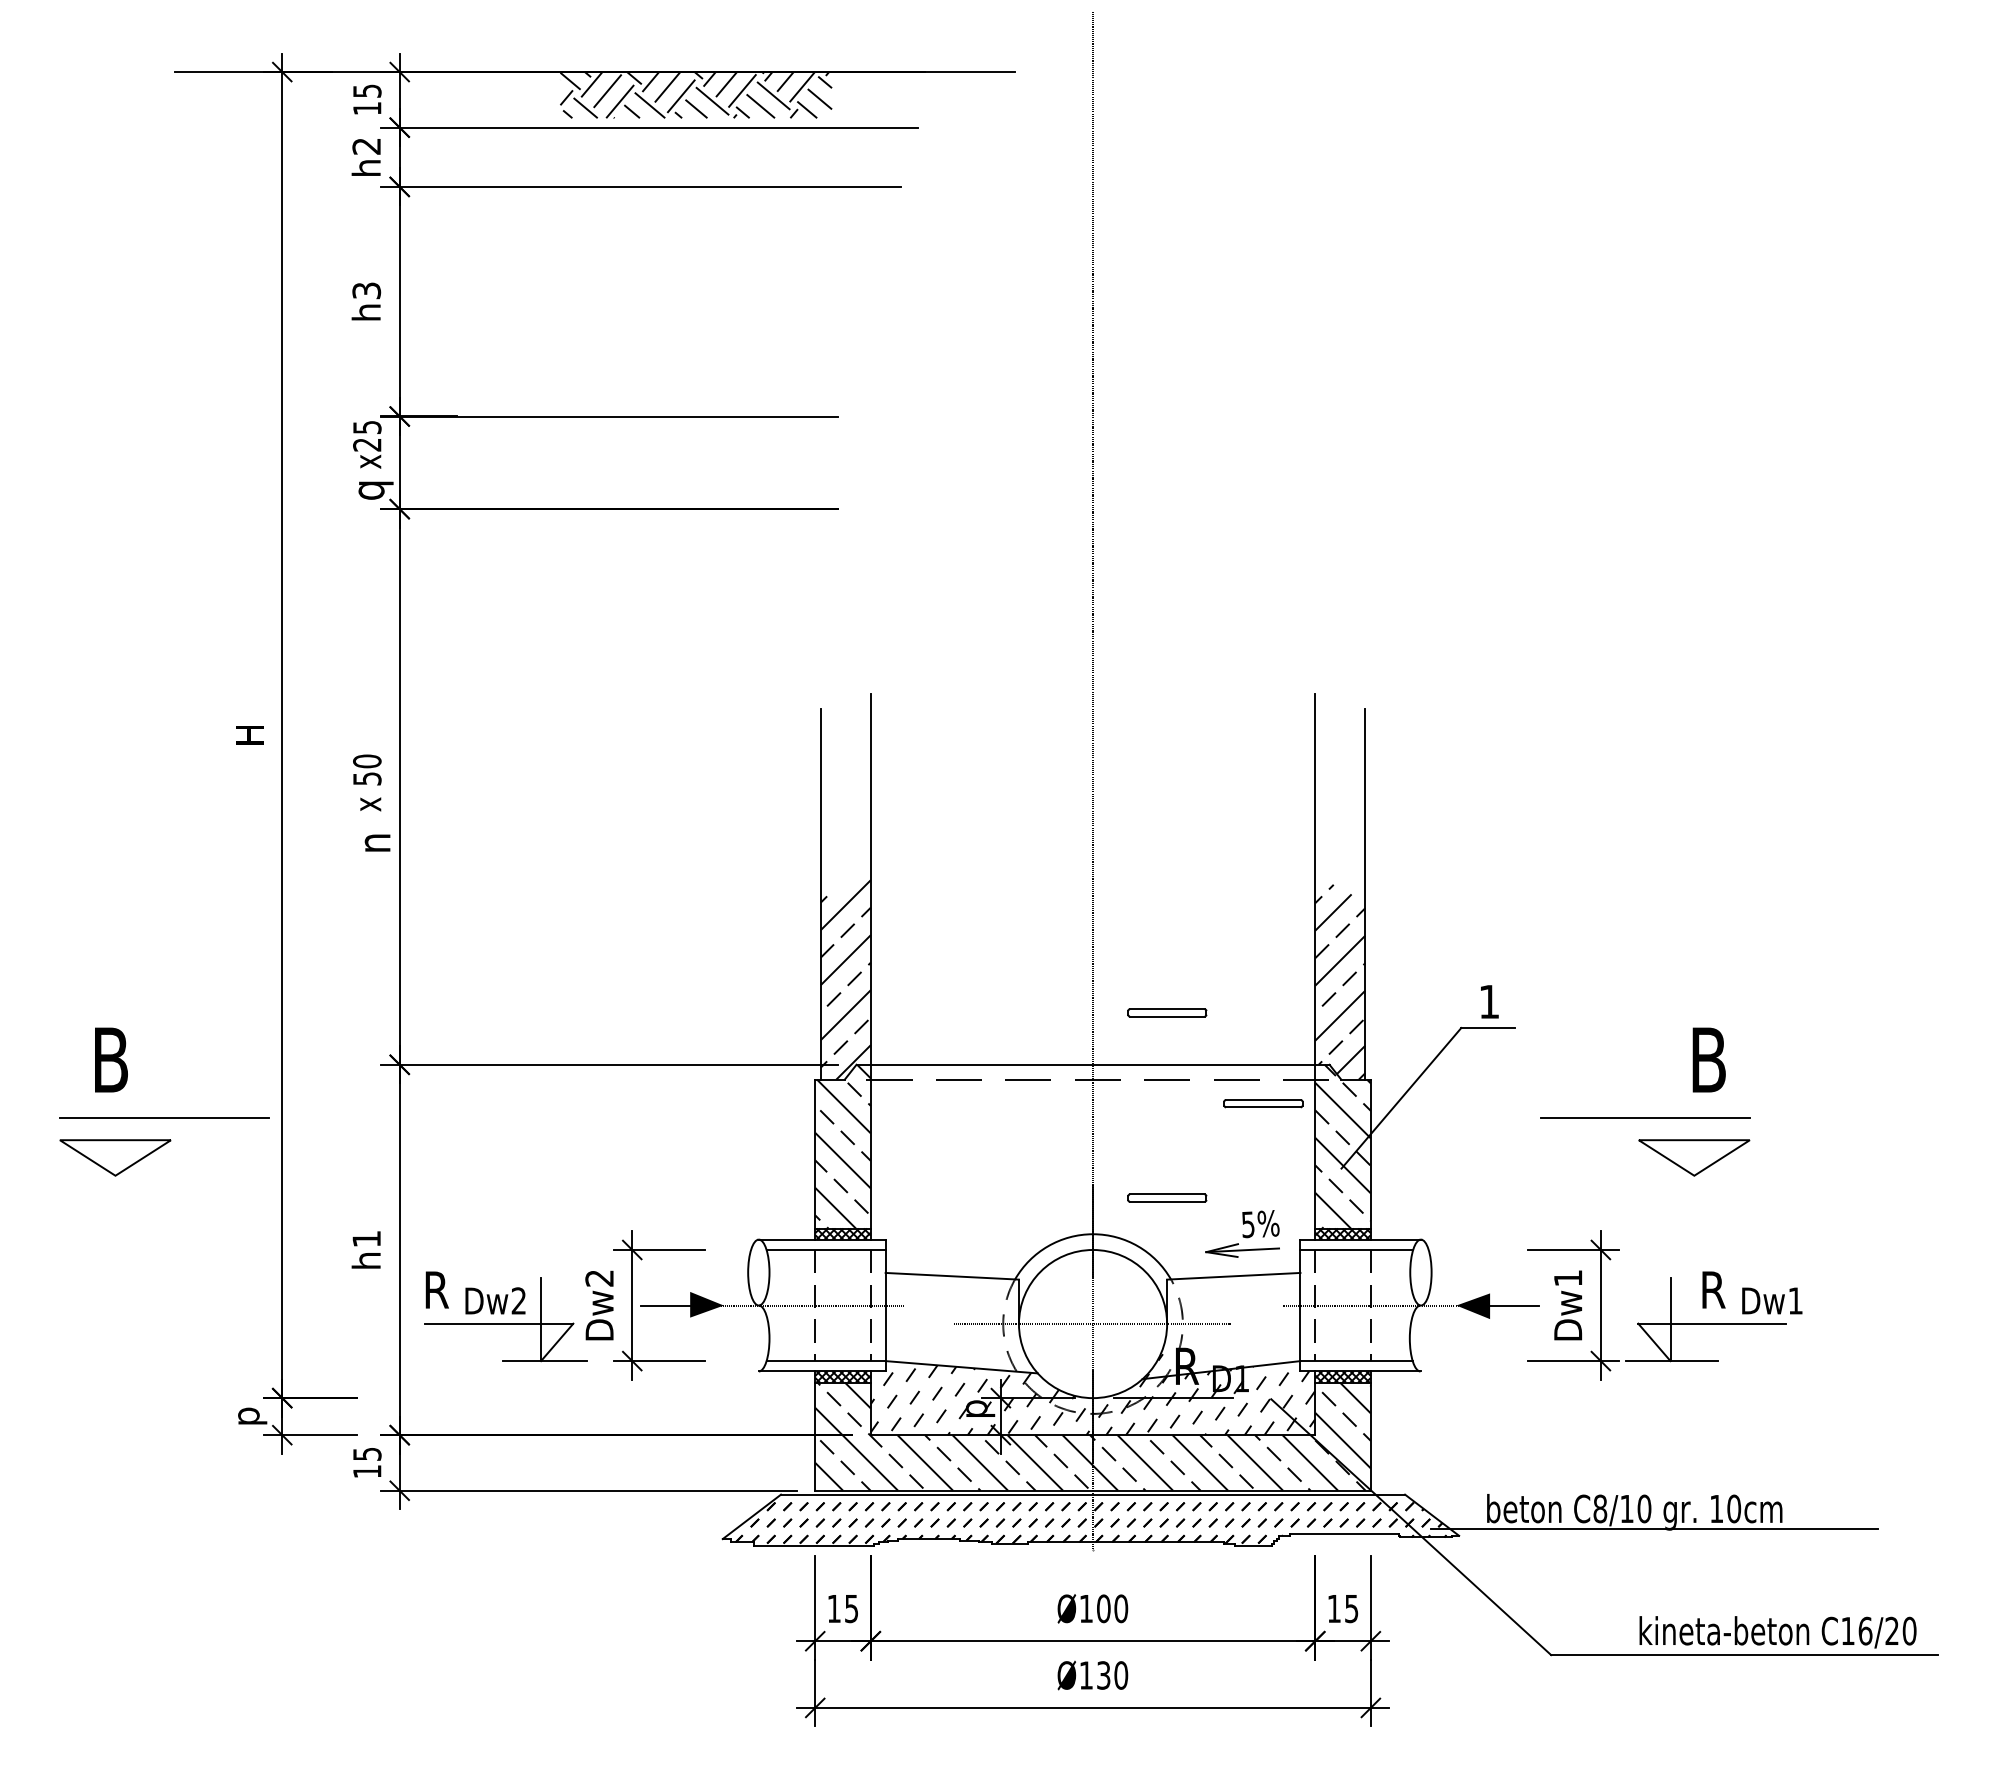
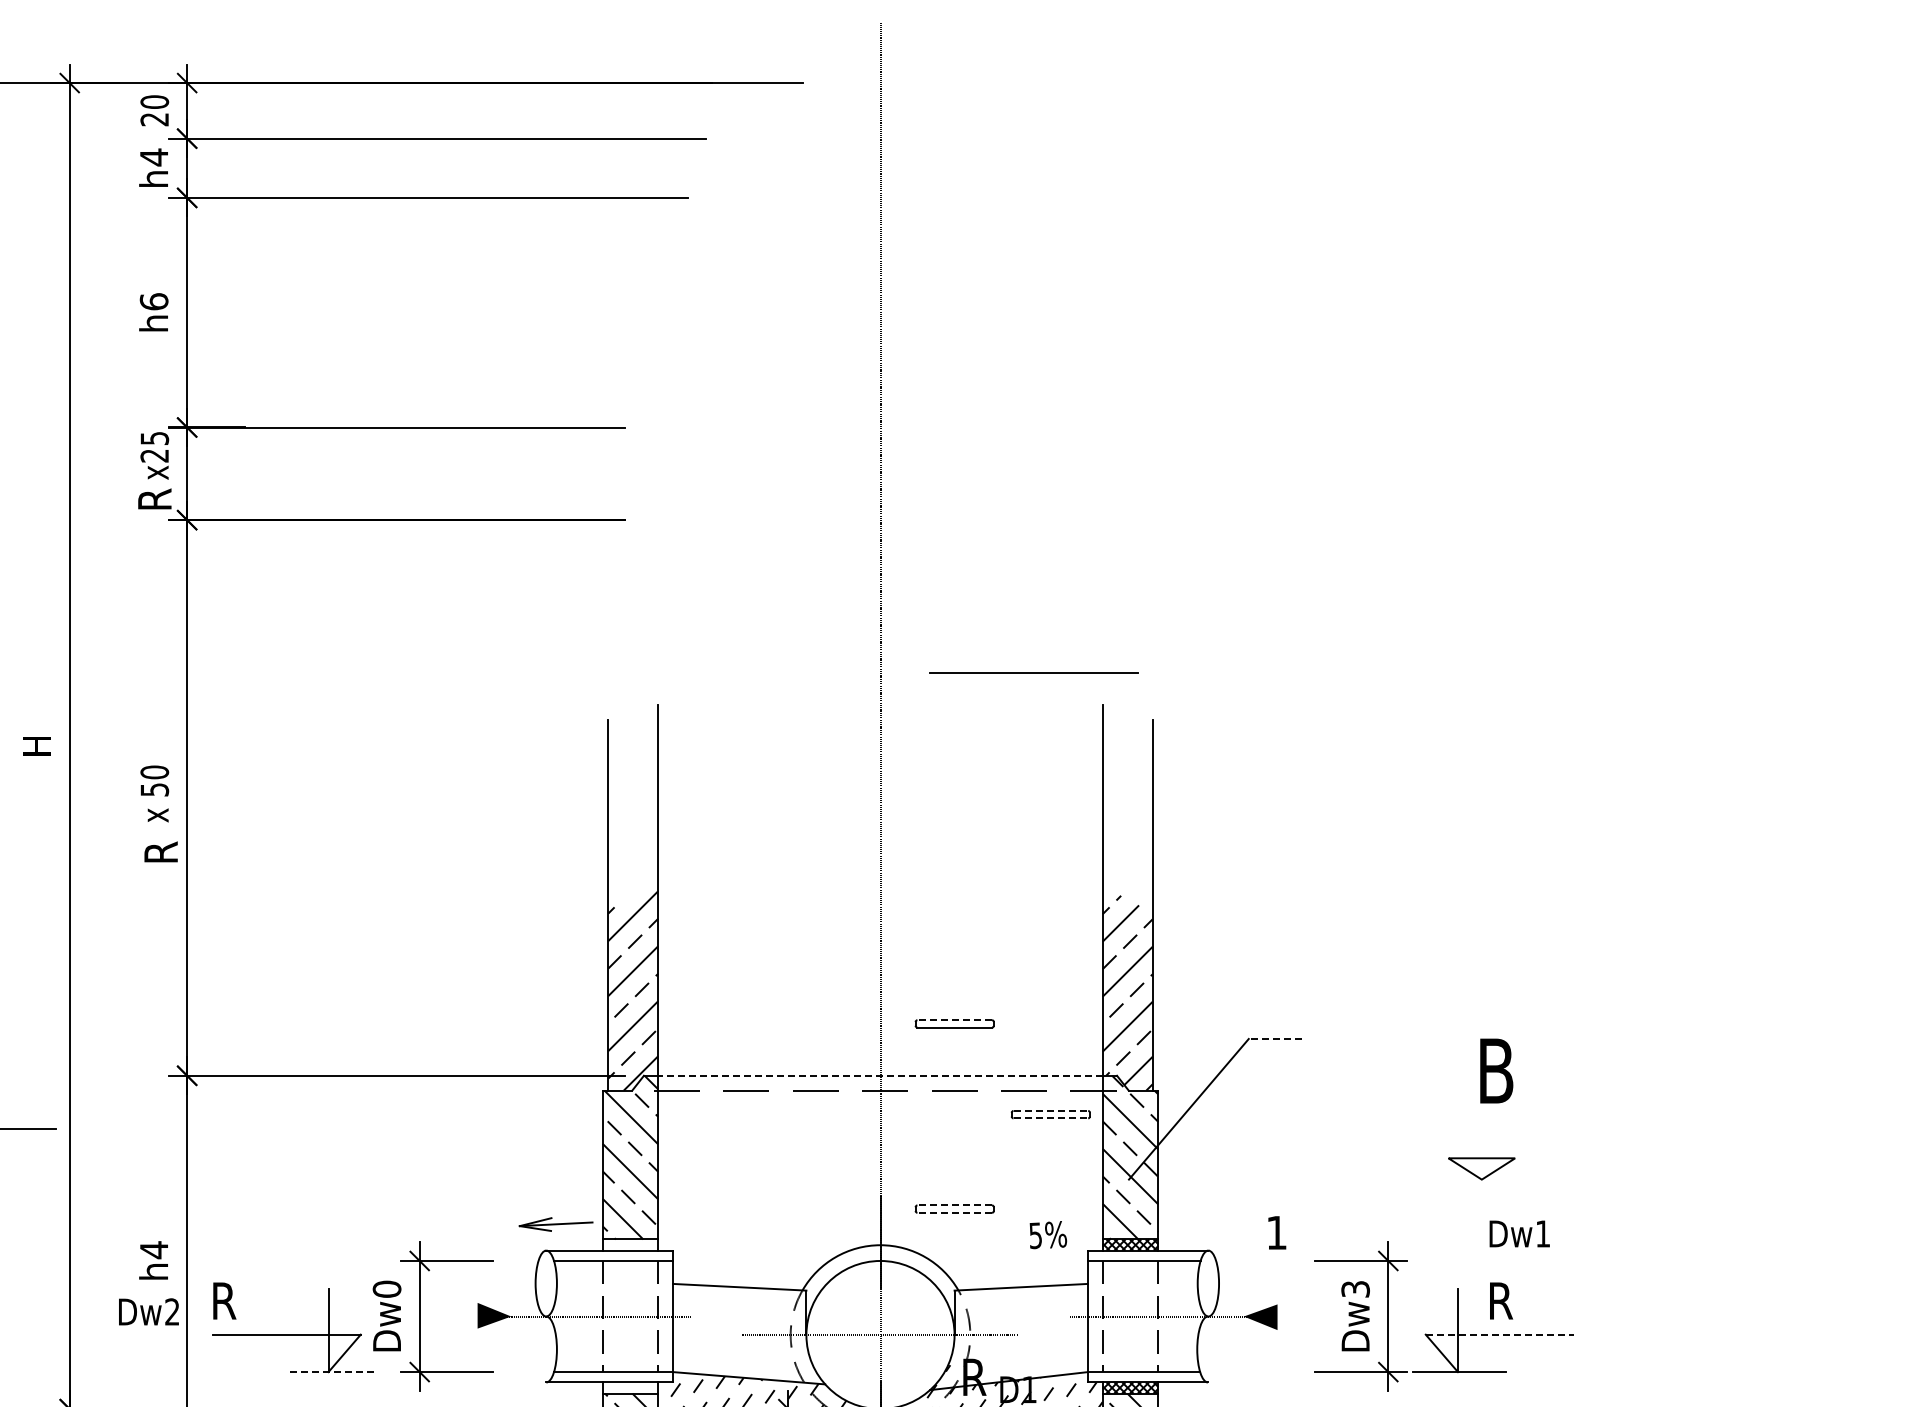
hatch: (696, 94) -> (483, 105), removed
text: (367, 99) -> (154, 110), 15 -> 20
text: (366, 146) -> (153, 157), h2 -> h4
text: (366, 290) -> (153, 301), h3 -> h6
text: (371, 488) -> (158, 499), q -> R
text: (373, 840) -> (160, 851), n -> R
text: (1489, 1001) -> (1276, 1232), moved
line: (1166, 1009) -> (953, 1020), solid -> dashed
line: (1487, 1028) -> (1274, 1039), solid -> dashed
line: (1092, 1064) -> (879, 1075), solid -> dashed
line: (1263, 1099) -> (1050, 1110), solid -> dashed
line: (1263, 1107) -> (1050, 1118), solid -> dashed
line: (1645, 1117) -> (1033, 672), moved
part: (1694, 1157) -> (1481, 1168), size x0.6
line: (1166, 1194) -> (953, 1205), solid -> dashed
line: (1166, 1201) -> (953, 1212), solid -> dashed
hatch: (842, 1233) -> (629, 1244), removed
text: (366, 1239) -> (153, 1250), h1 -> h4
part: (1242, 1250) -> (555, 1224), moved
text: (599, 1277) -> (386, 1288), Dw2 -> Dw0
text: (1567, 1278) -> (1354, 1289), Dw1 -> Dw3
text: (495, 1300) -> (148, 1311), moved
text: (1772, 1300) -> (1519, 1233), moved
line: (665, 1305) -> (452, 1316), removed
line: (1514, 1305) -> (1301, 1316), removed
line: (1712, 1323) -> (1499, 1334), solid -> dashed
line: (544, 1361) -> (331, 1372), solid -> dashed
hatch: (842, 1376) -> (629, 1387), removed

